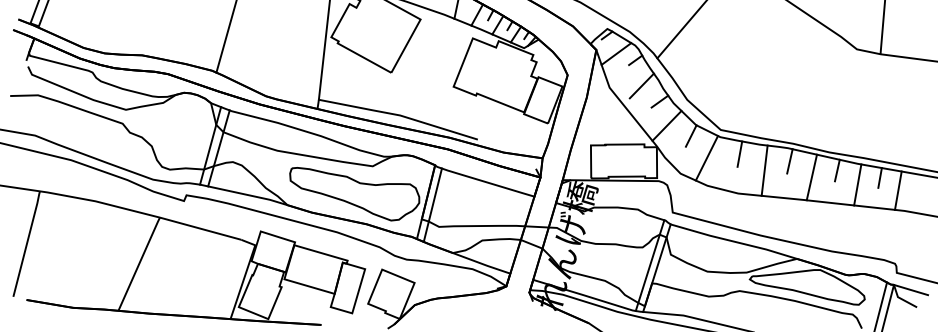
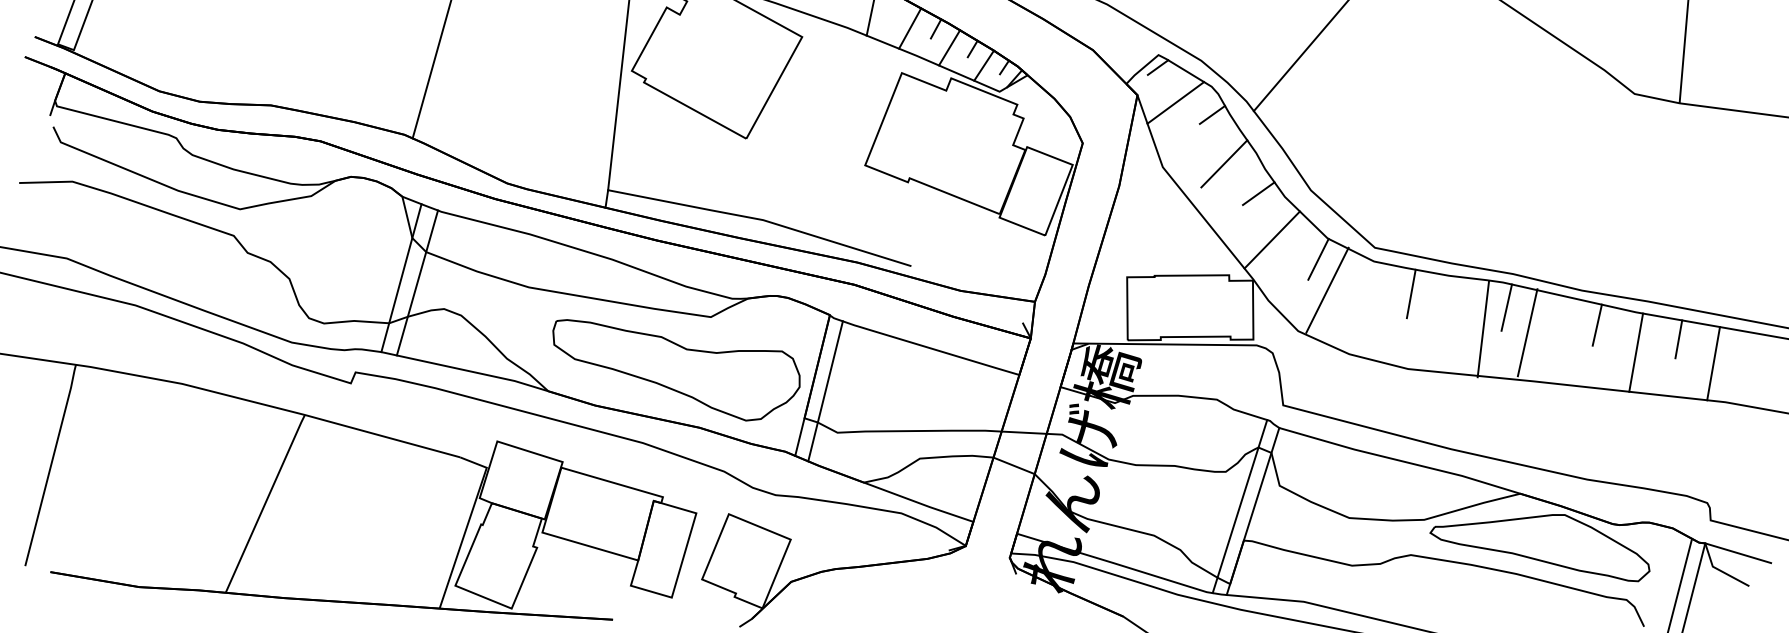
line: (706, 158) -> (1326, 290), moved
line: (764, 170) -> (1483, 328), moved
line: (811, 177) -> (1526, 332), moved

